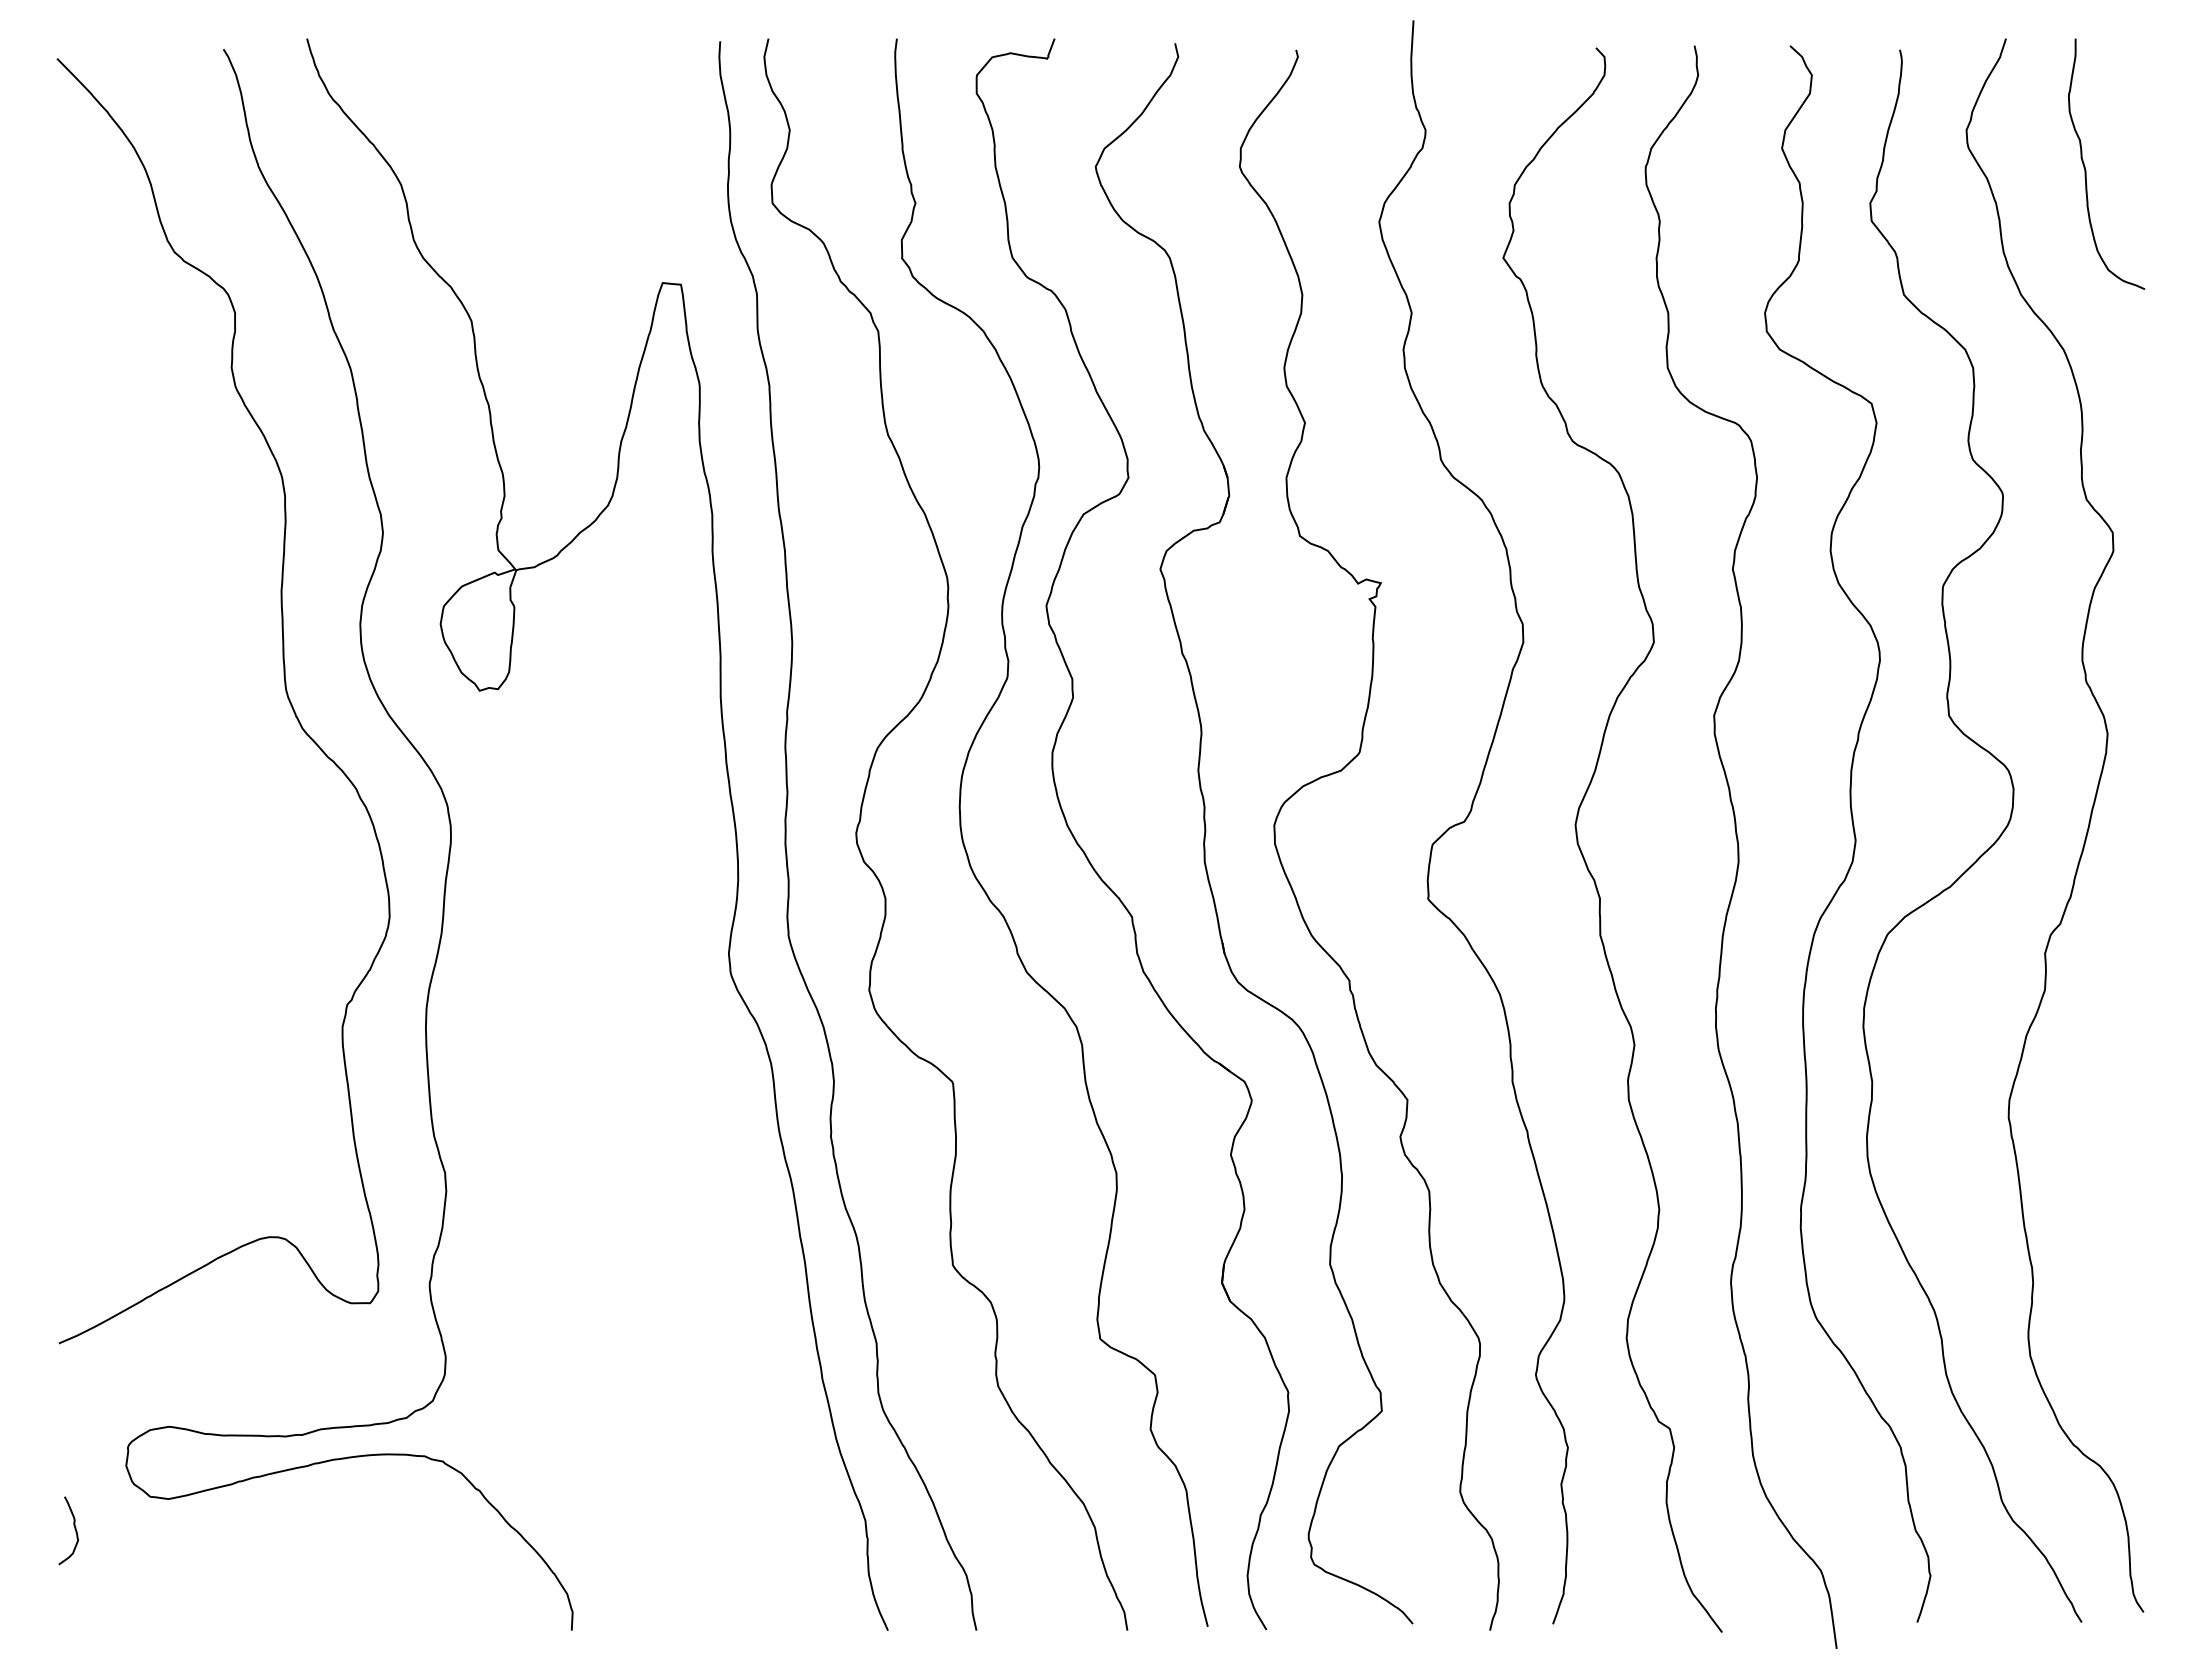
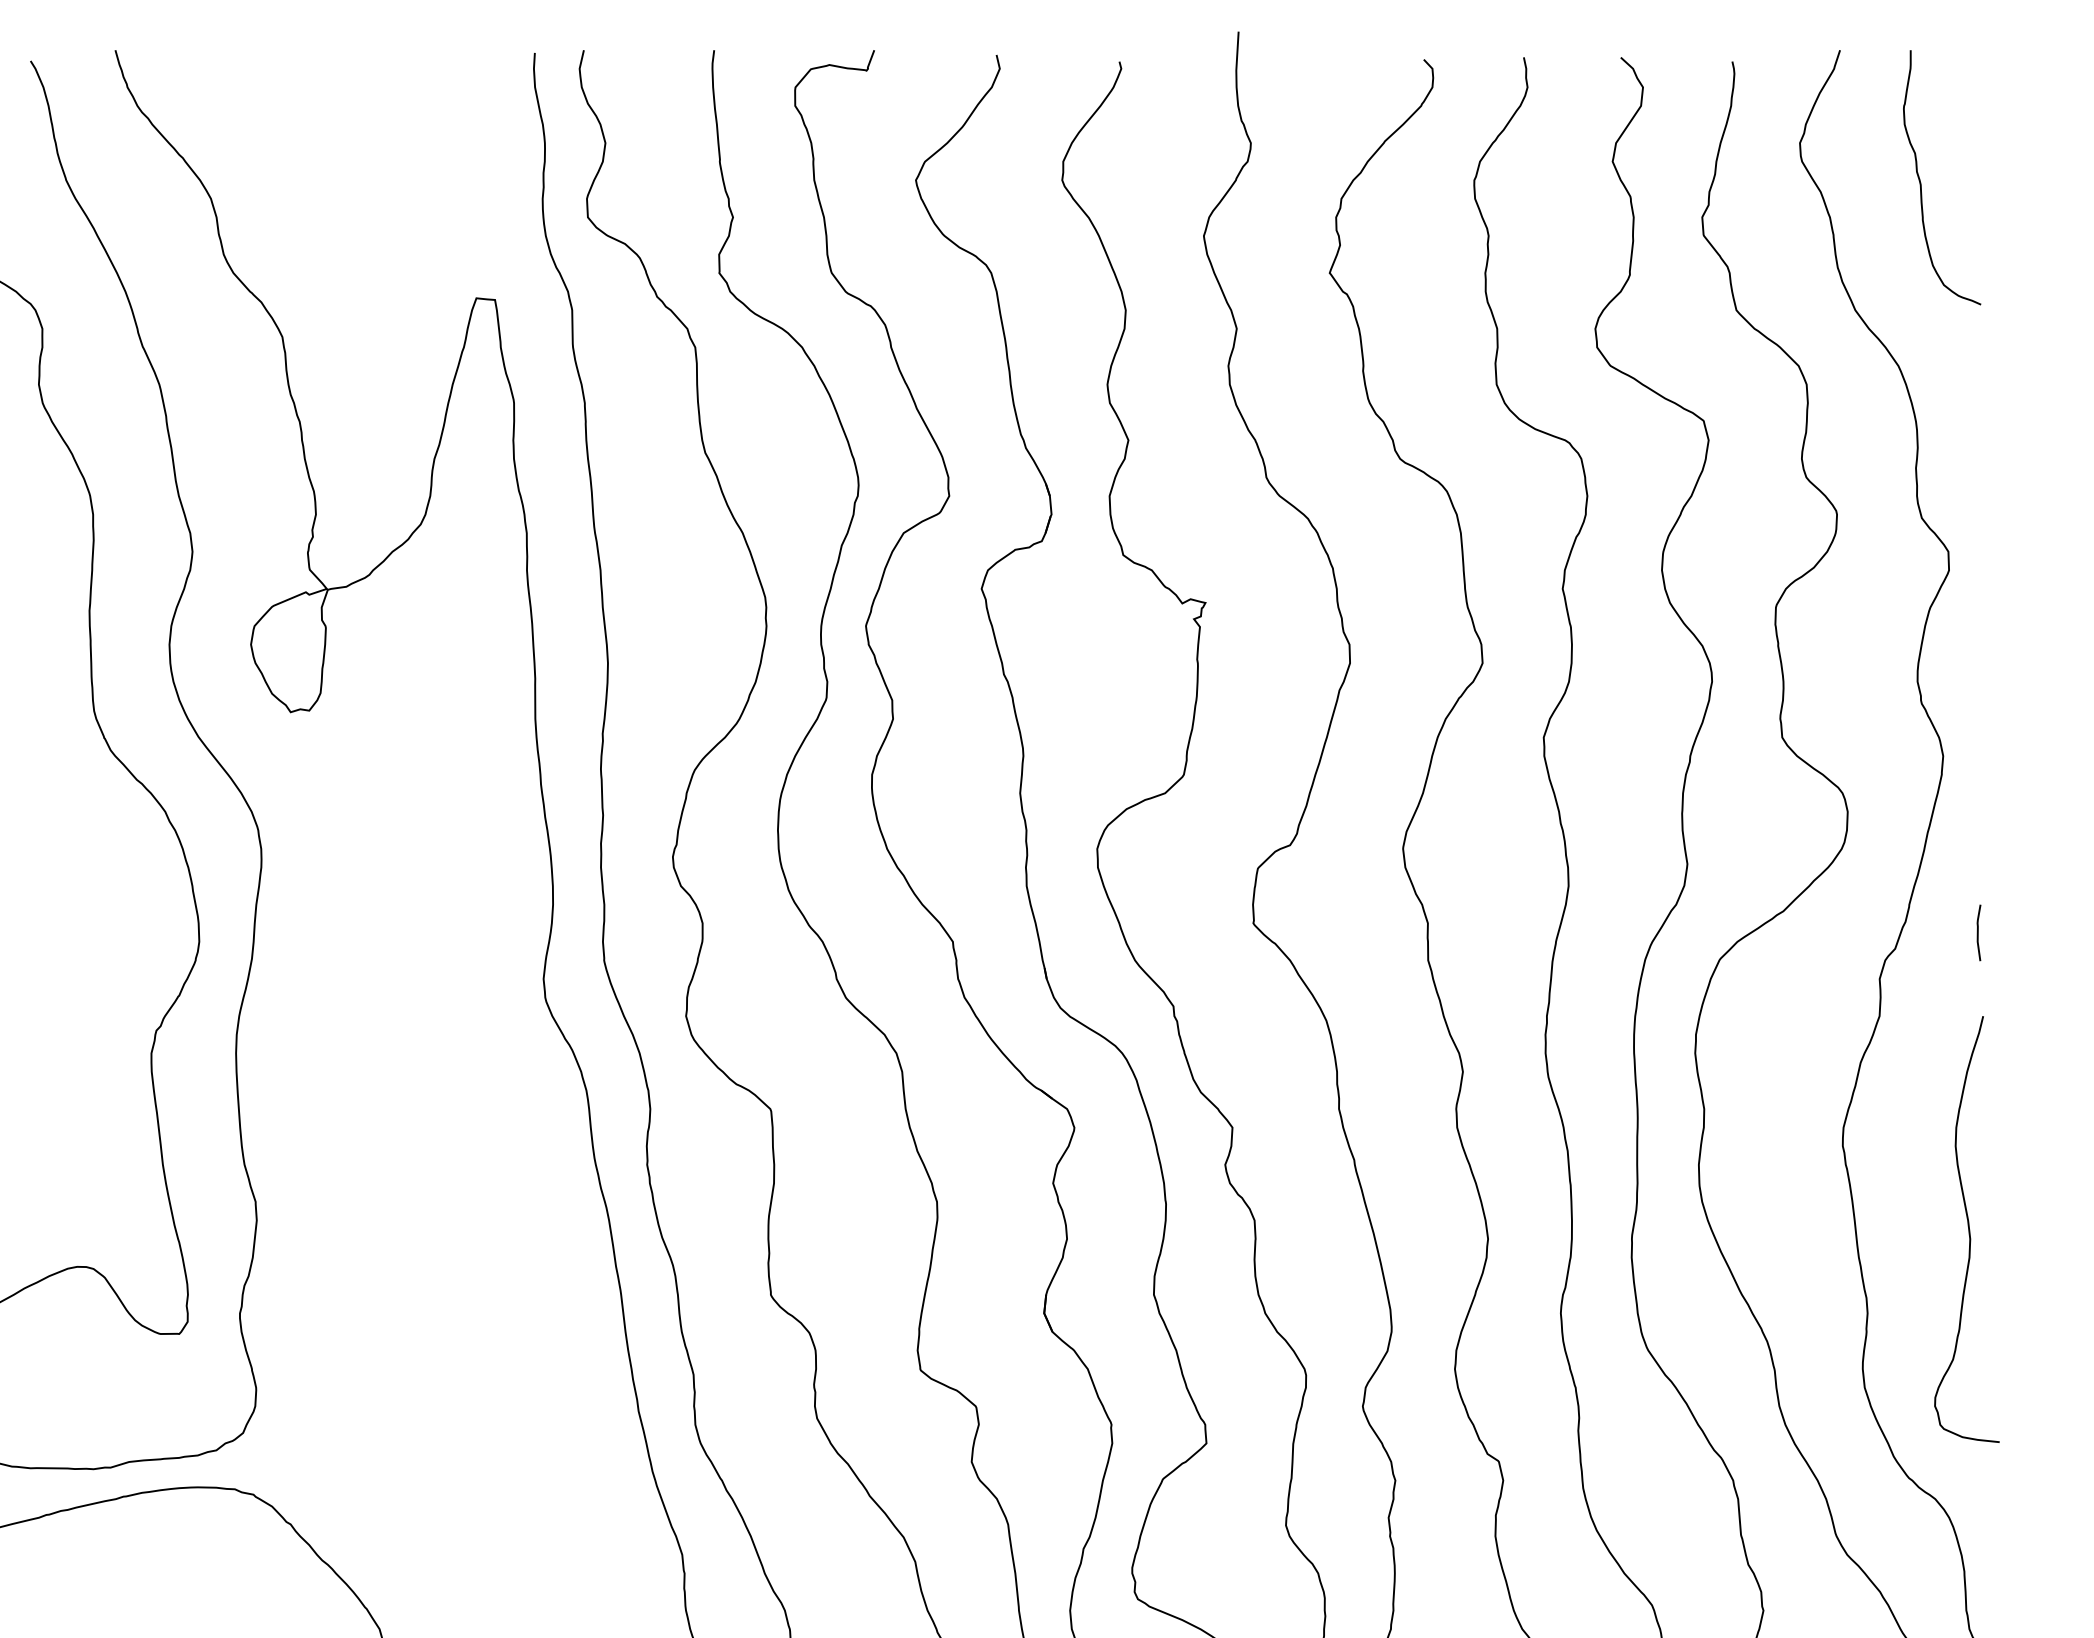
curve: (2142, 907) -> (1978, 932), added
curve: (2132, 1200) -> (1968, 1229), added

